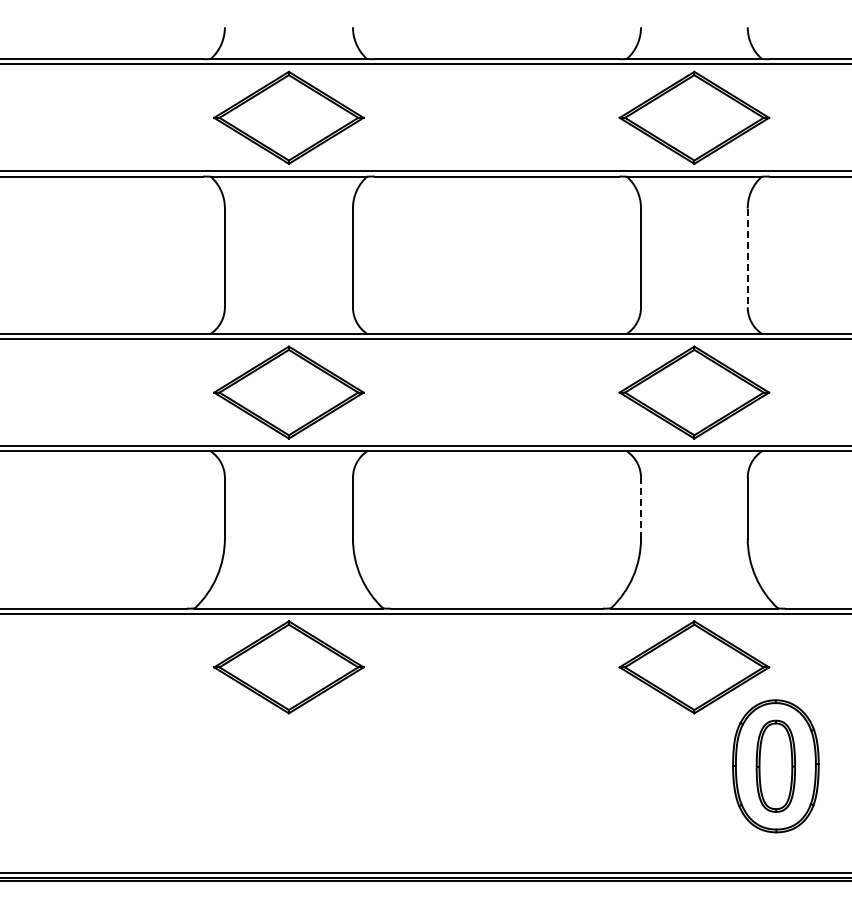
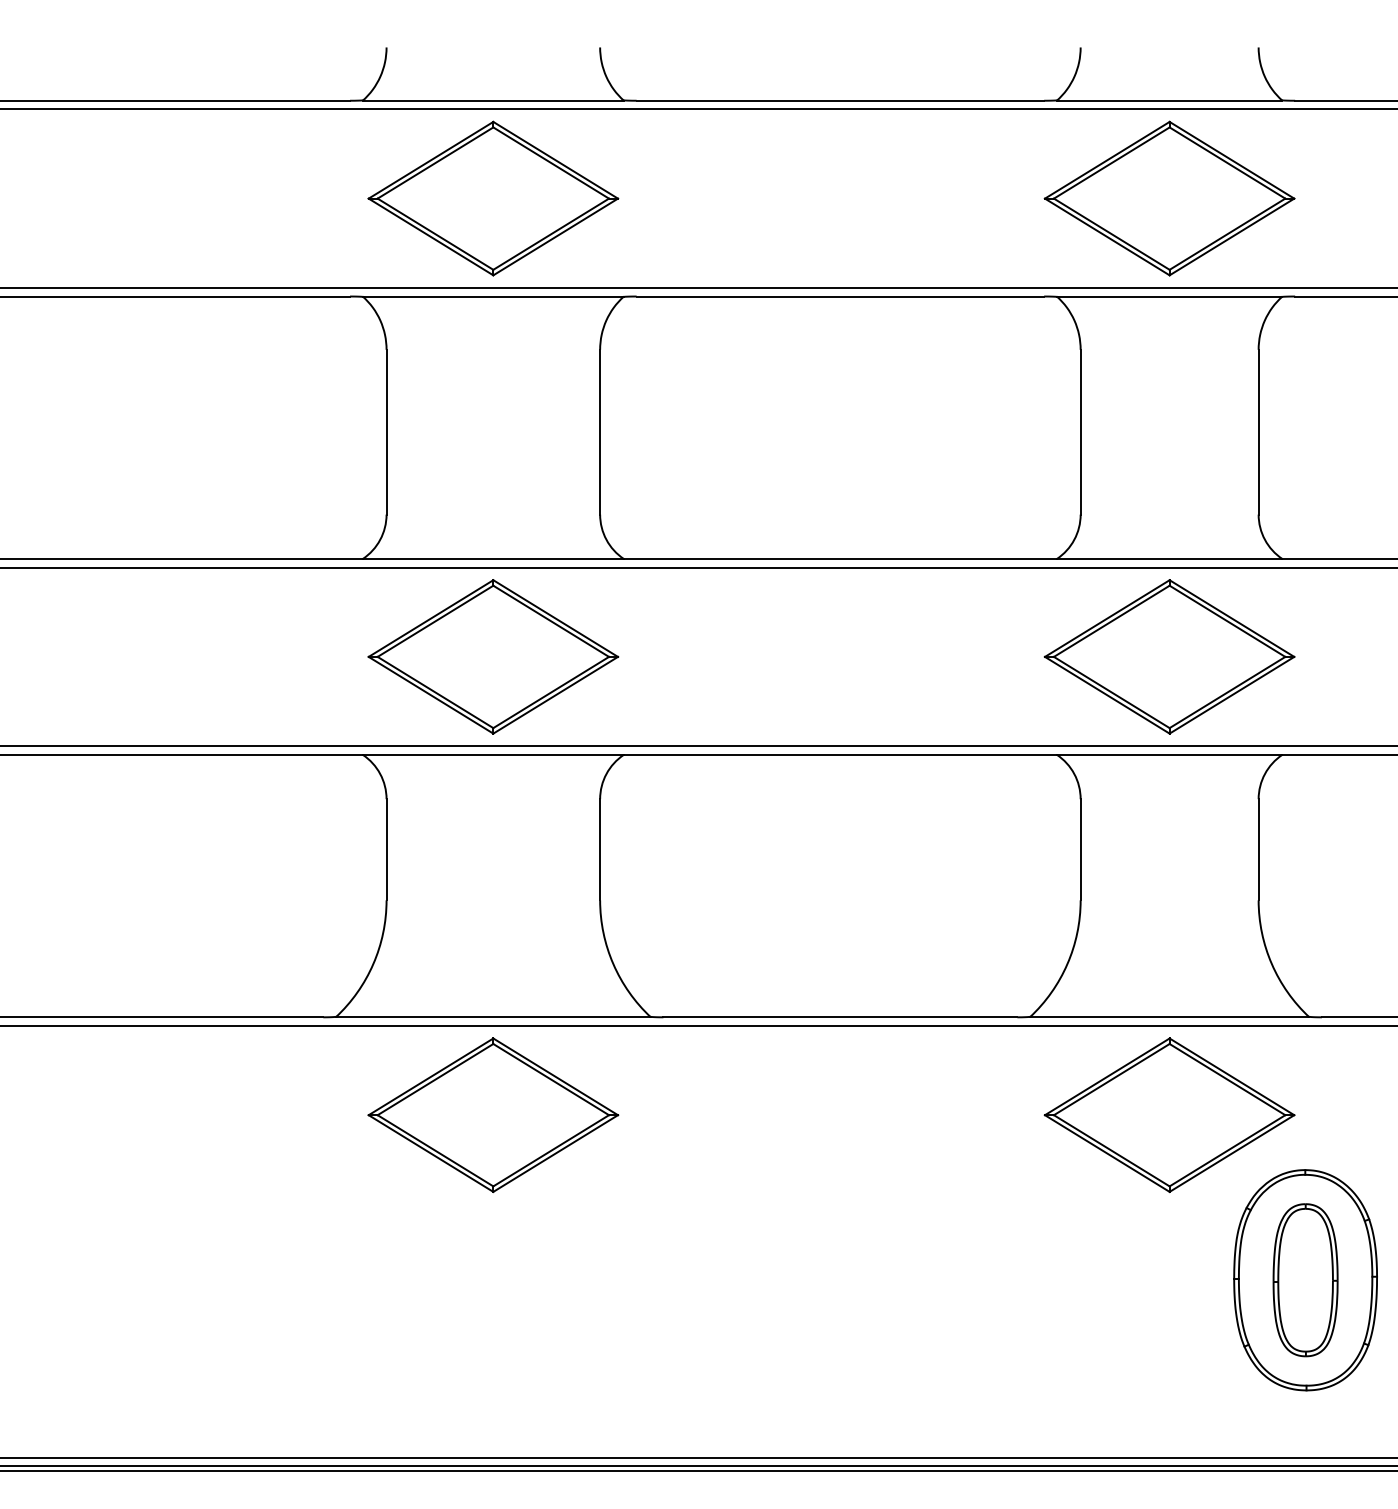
line: (747, 258) -> (1258, 433), dashed -> solid
line: (641, 507) -> (1081, 848), dashed -> solid

